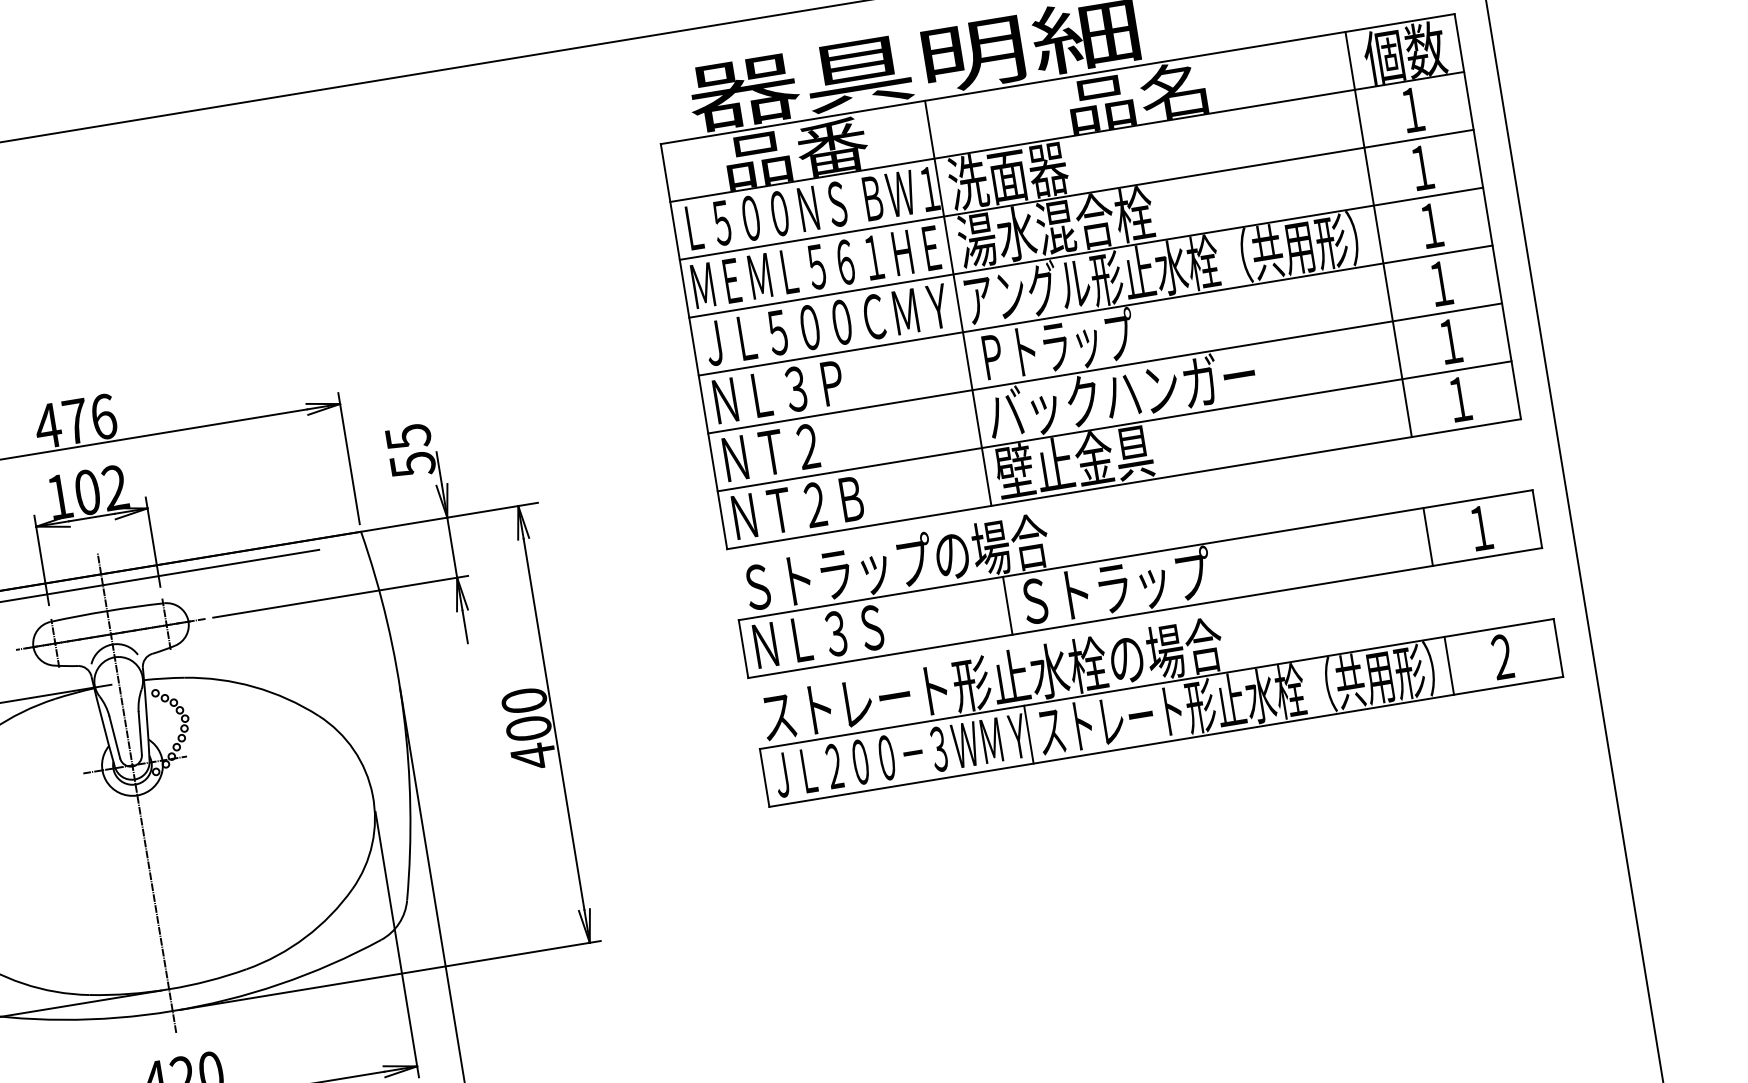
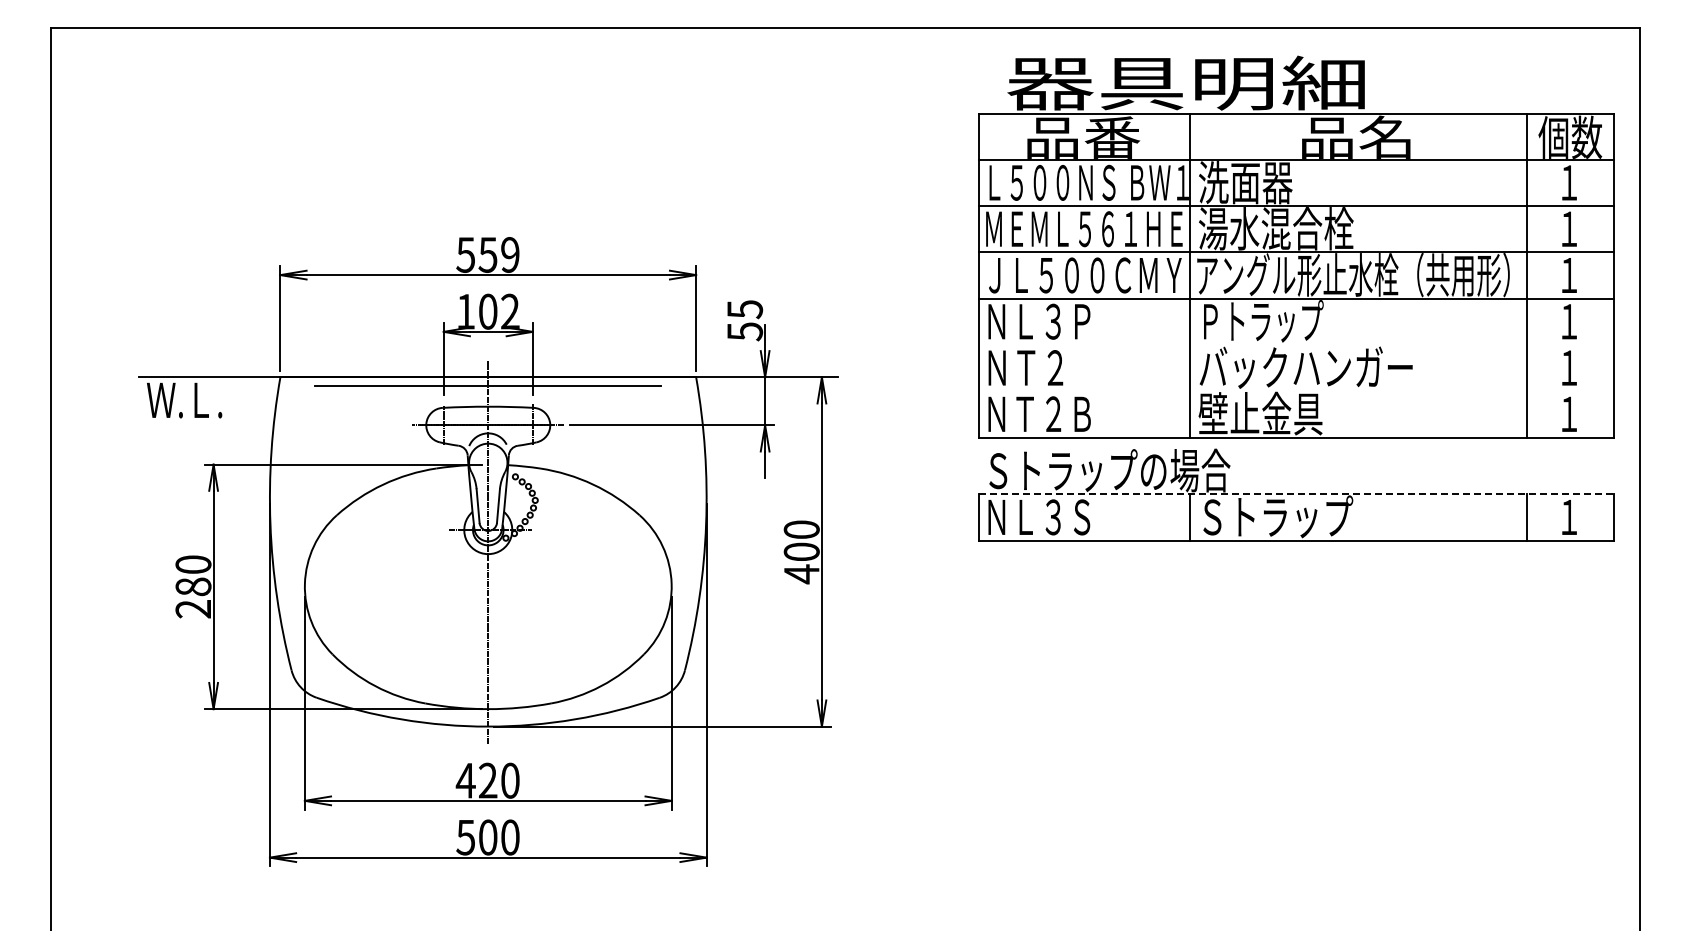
line: (1104, 367) -> (1296, 344), removed
text: (75, 420) -> (487, 254), 476 -> 559
line: (1114, 426) -> (1296, 391), removed
line: (1136, 555) -> (1297, 494), solid -> dashed
part: (1156, 684) -> (1296, 597), removed

